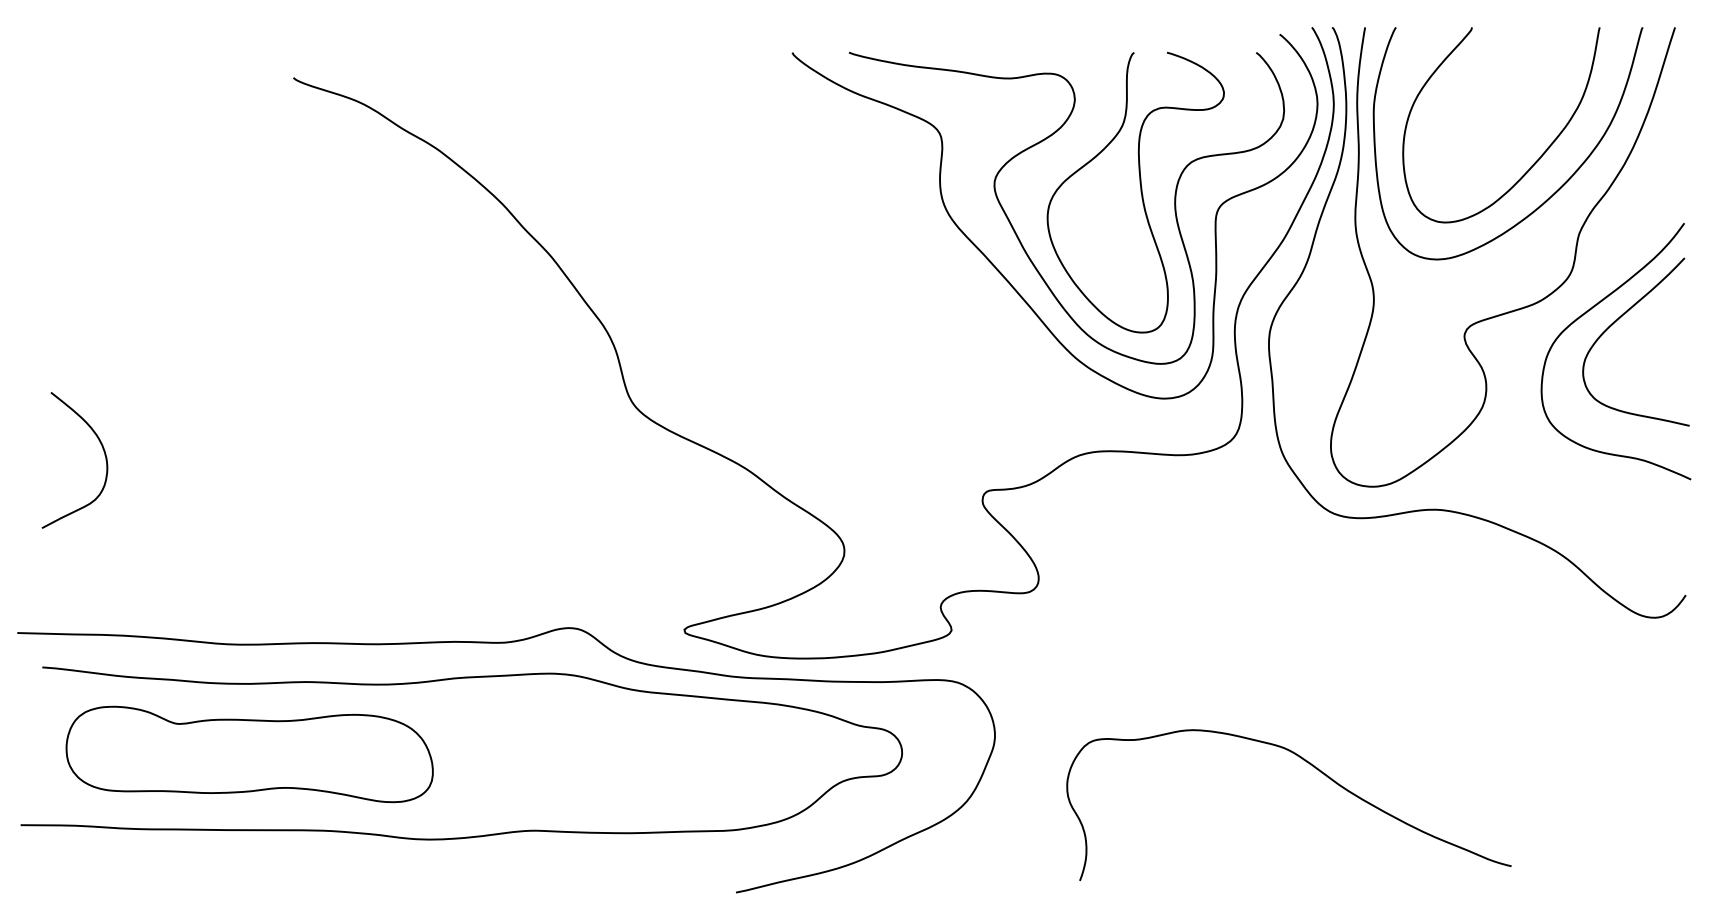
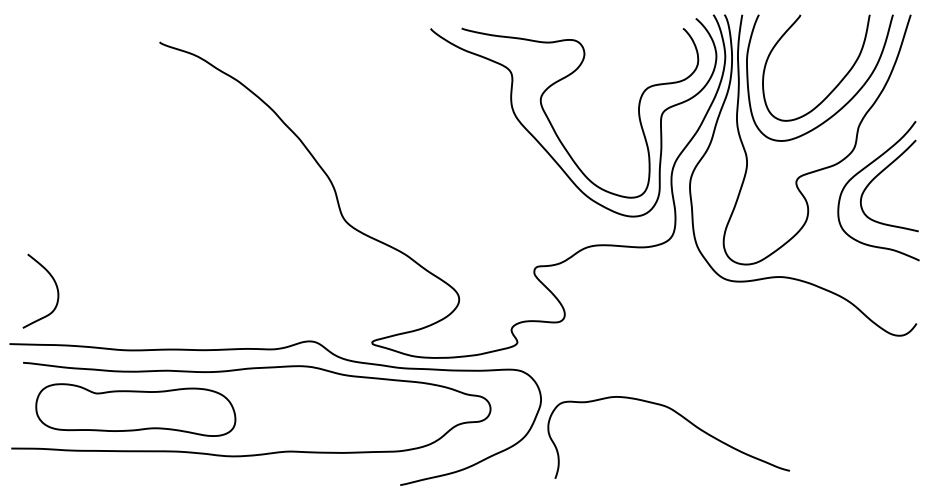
curve: (1139, 190) -> (619, 103), removed
curve: (100, 446) -> (54, 283), moved
curve: (1317, 771) -> (684, 419), moved

